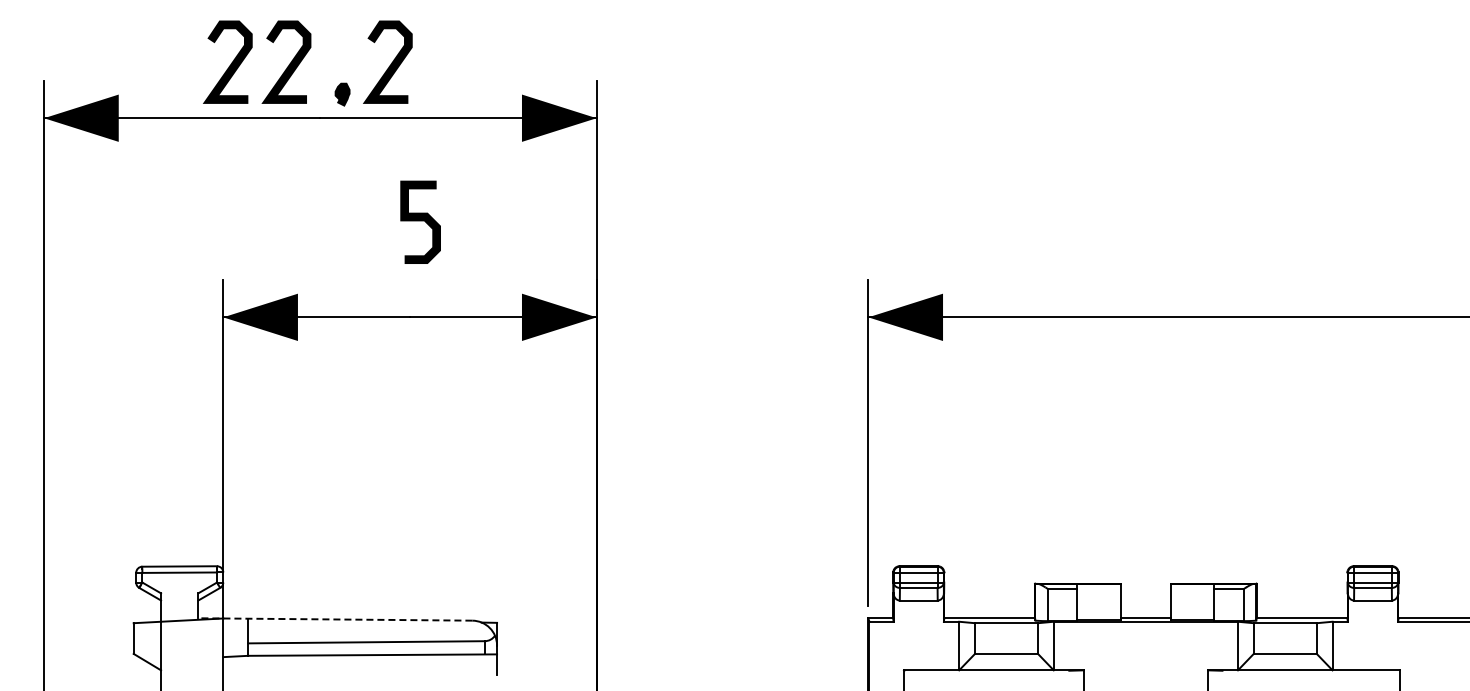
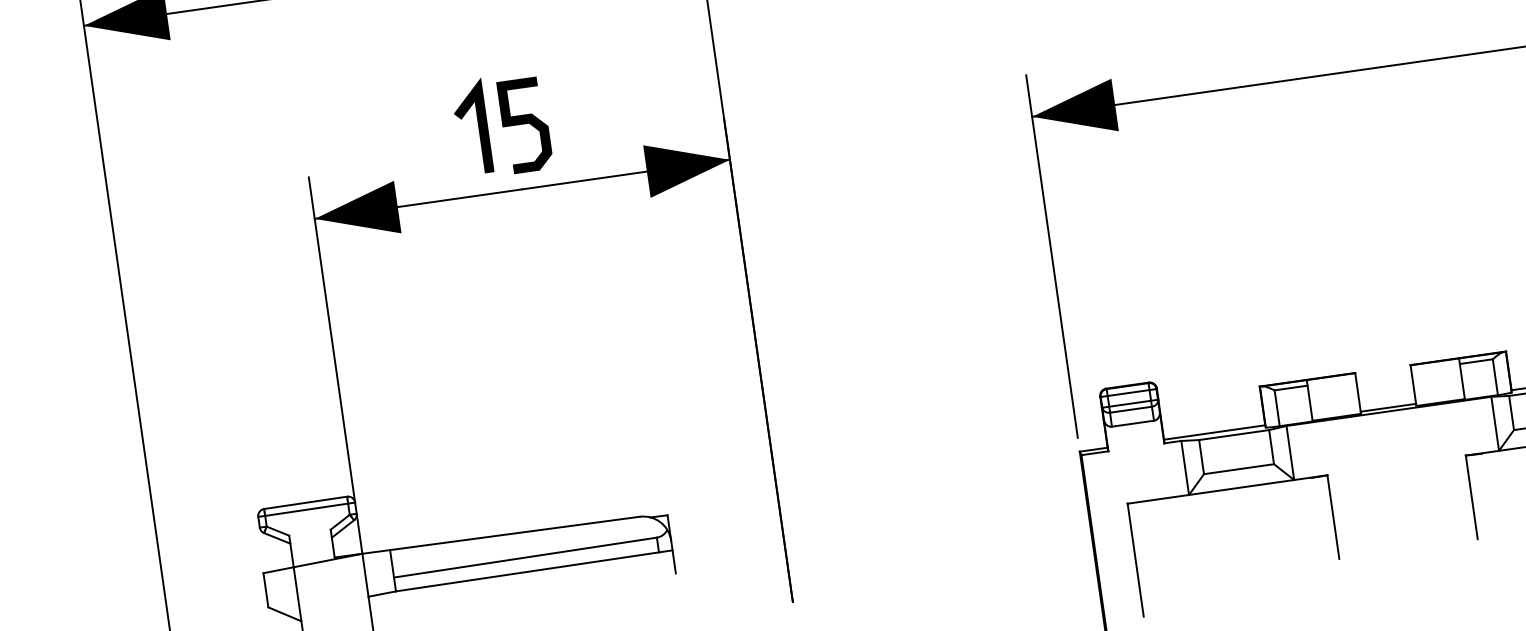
curve: (420, 221) -> (525, 124), moved
line: (379, 255) -> (478, 125), added
line: (334, 619) -> (486, 537), dashed -> solid

